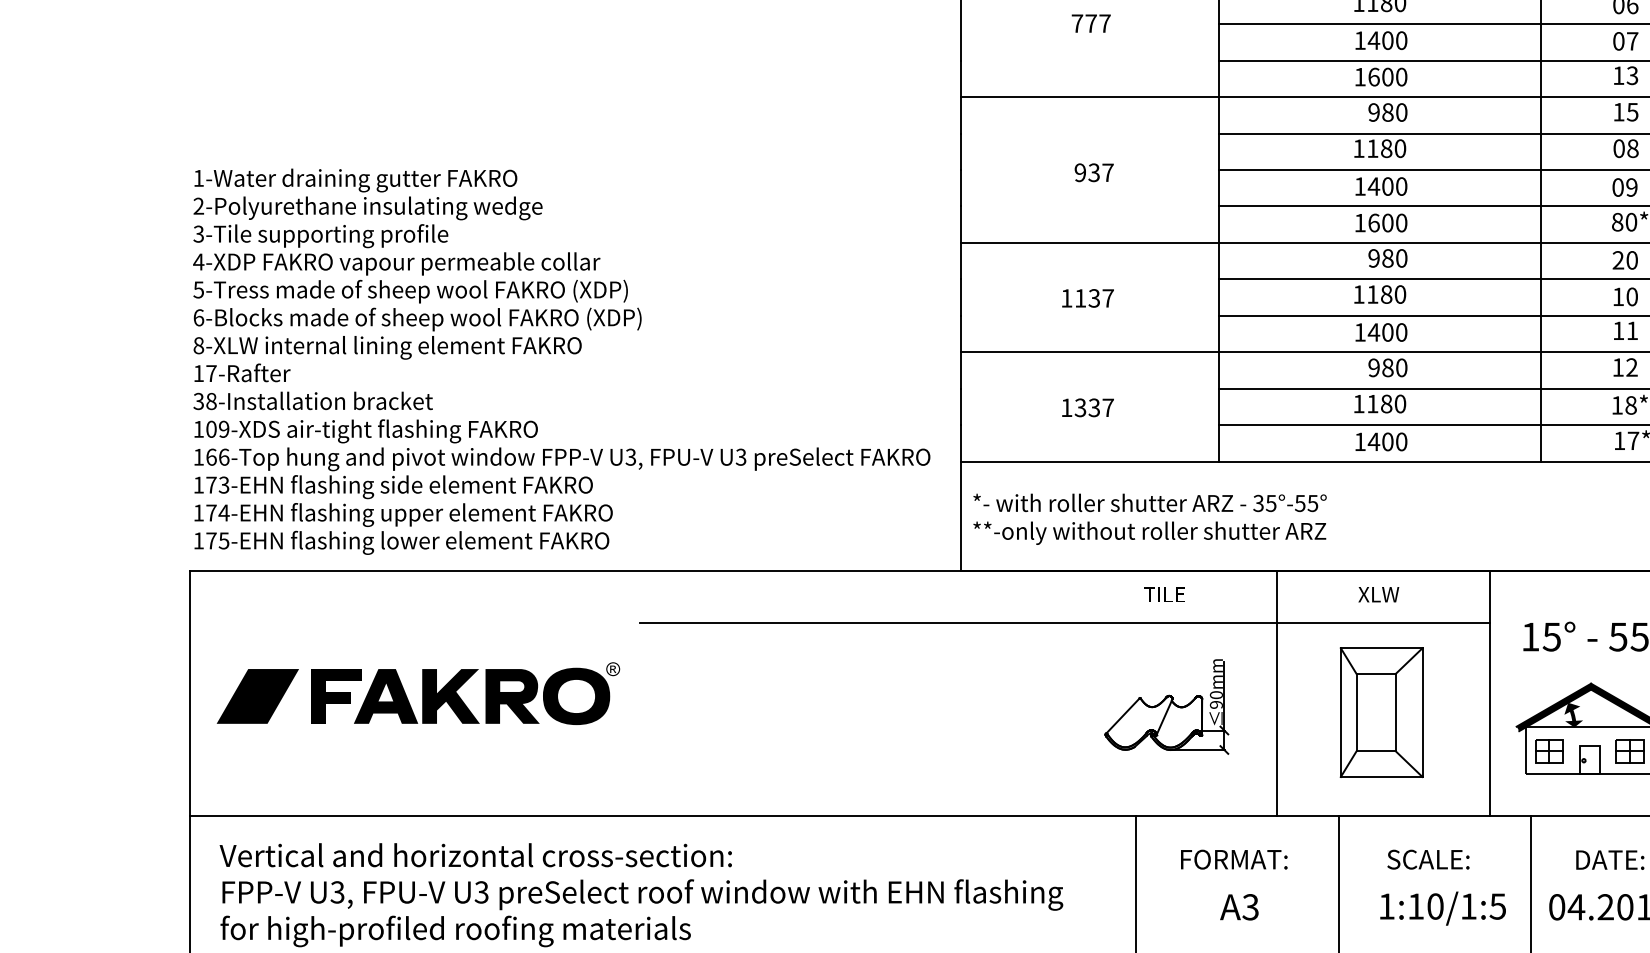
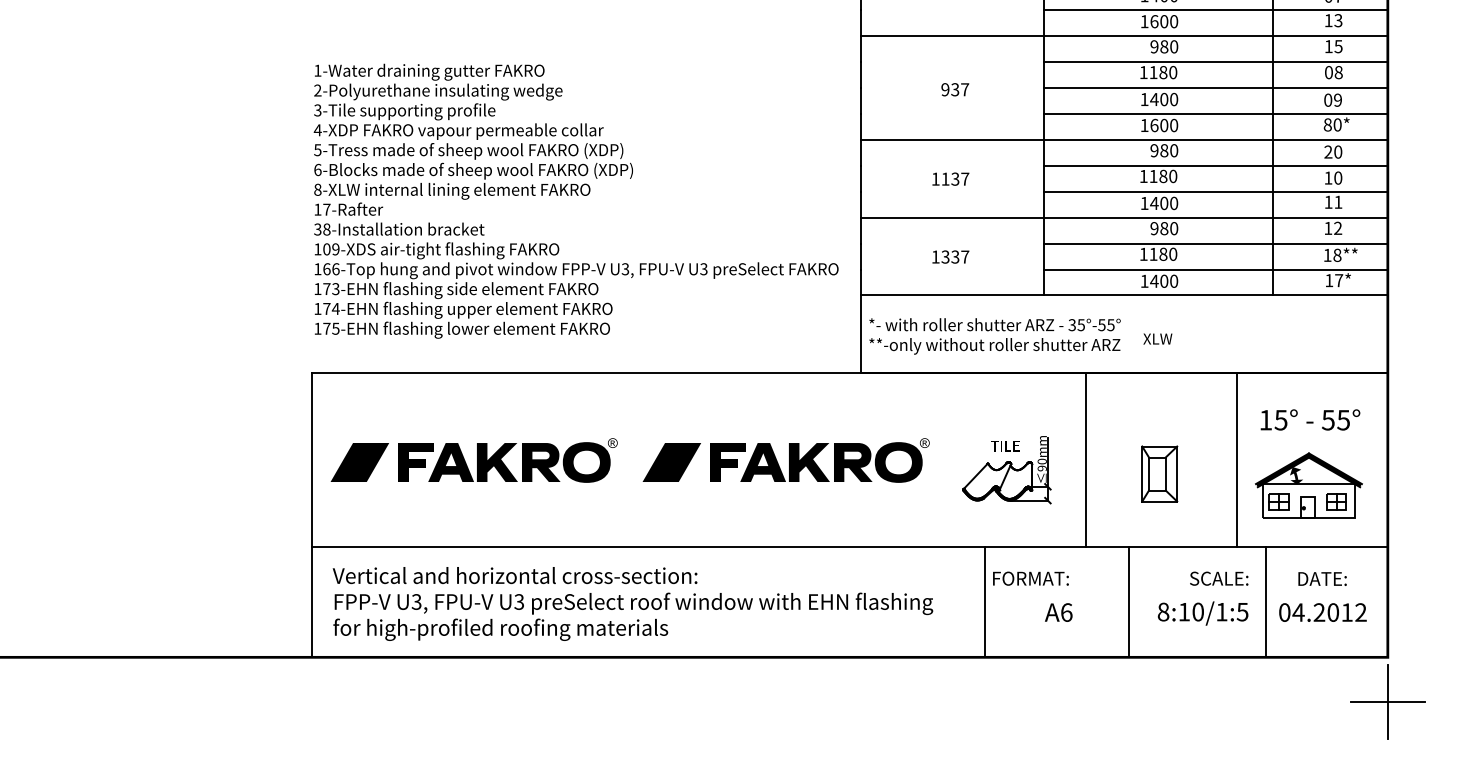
text: (560, 360) -> (575, 200), moved
text: (1378, 593) -> (1157, 338), moved
text: (1164, 595) -> (1005, 446), moved
line: (1065, 623) -> (934, 410), removed
part: (855, 693) -> (785, 460), added
part: (1381, 711) -> (1159, 473), size x0.6
text: (1233, 859) -> (1030, 578), moved
text: (1428, 859) -> (1219, 578), moved
text: (1386, 905) -> (1163, 611), 1:10/1:5 -> 8:10/1:5
text: (1250, 907) -> (1066, 612), A3 -> A6

